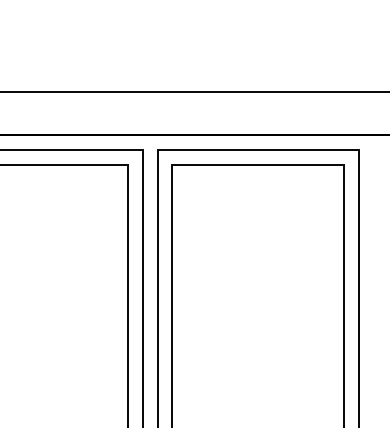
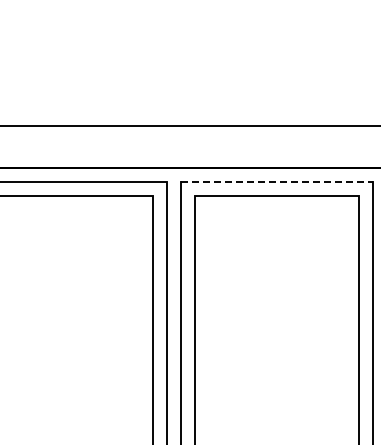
line: (258, 149) -> (277, 181), solid -> dashed

